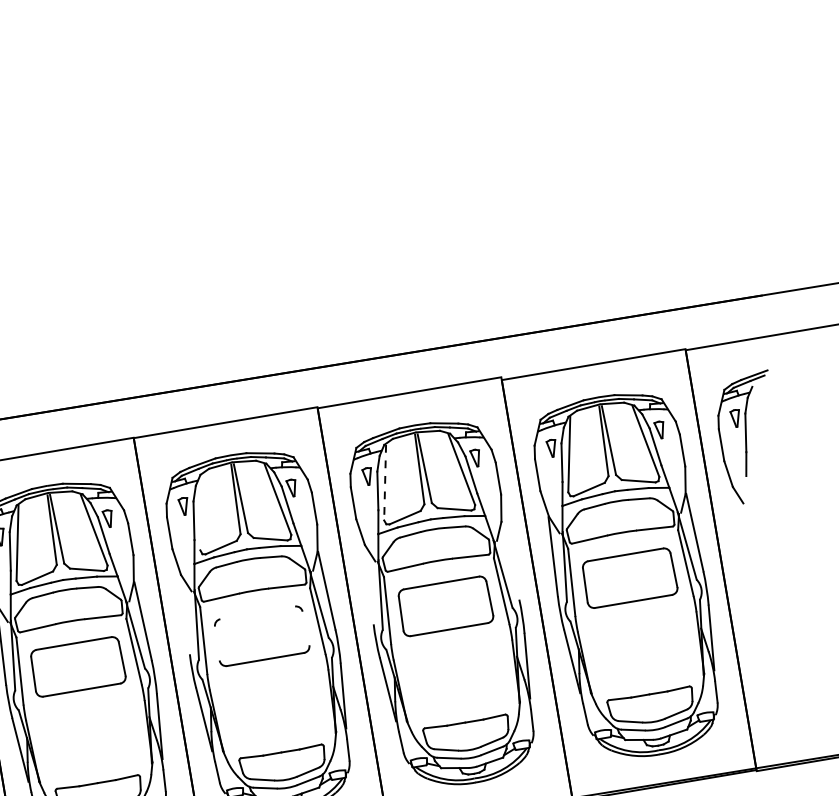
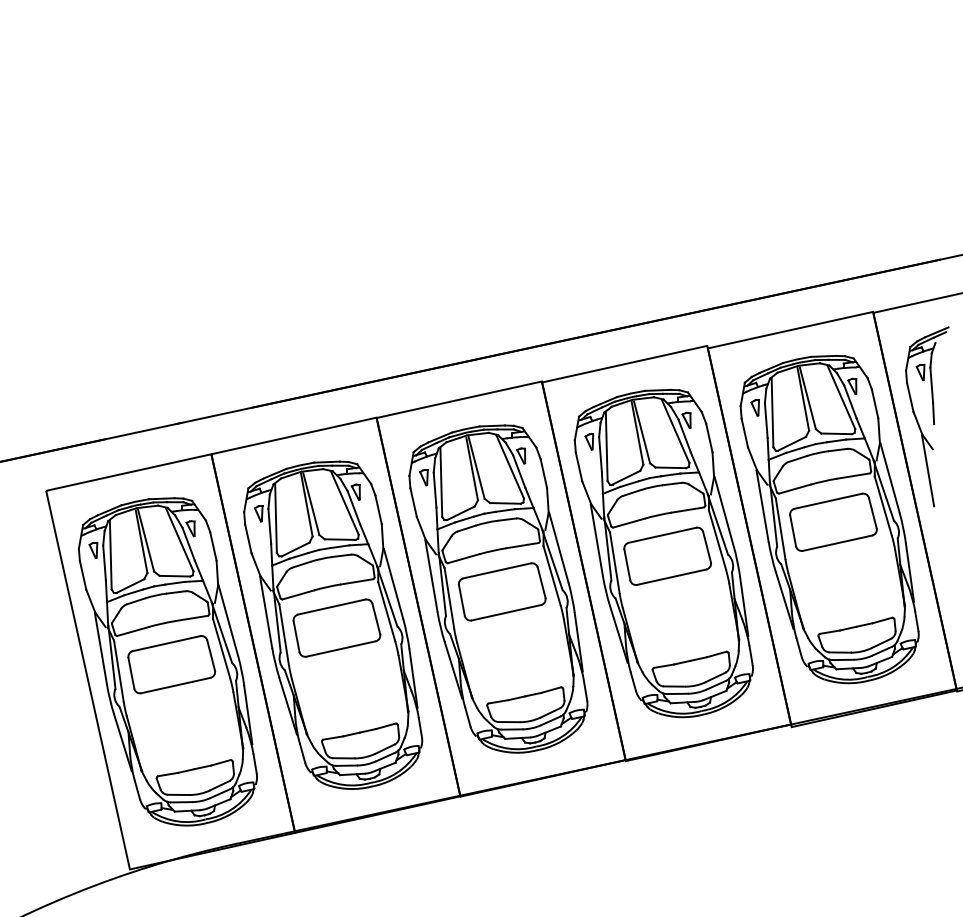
line: (384, 483) -> (606, 447), dashed -> solid
line: (201, 512) -> (441, 482), added
line: (736, 526) -> (927, 470), added
line: (509, 560) -> (723, 511), added
line: (368, 583) -> (596, 539), added
line: (257, 612) -> (496, 570), added
line: (185, 614) -> (431, 575), added
line: (305, 628) -> (541, 582), added
line: (216, 643) -> (461, 600), added

